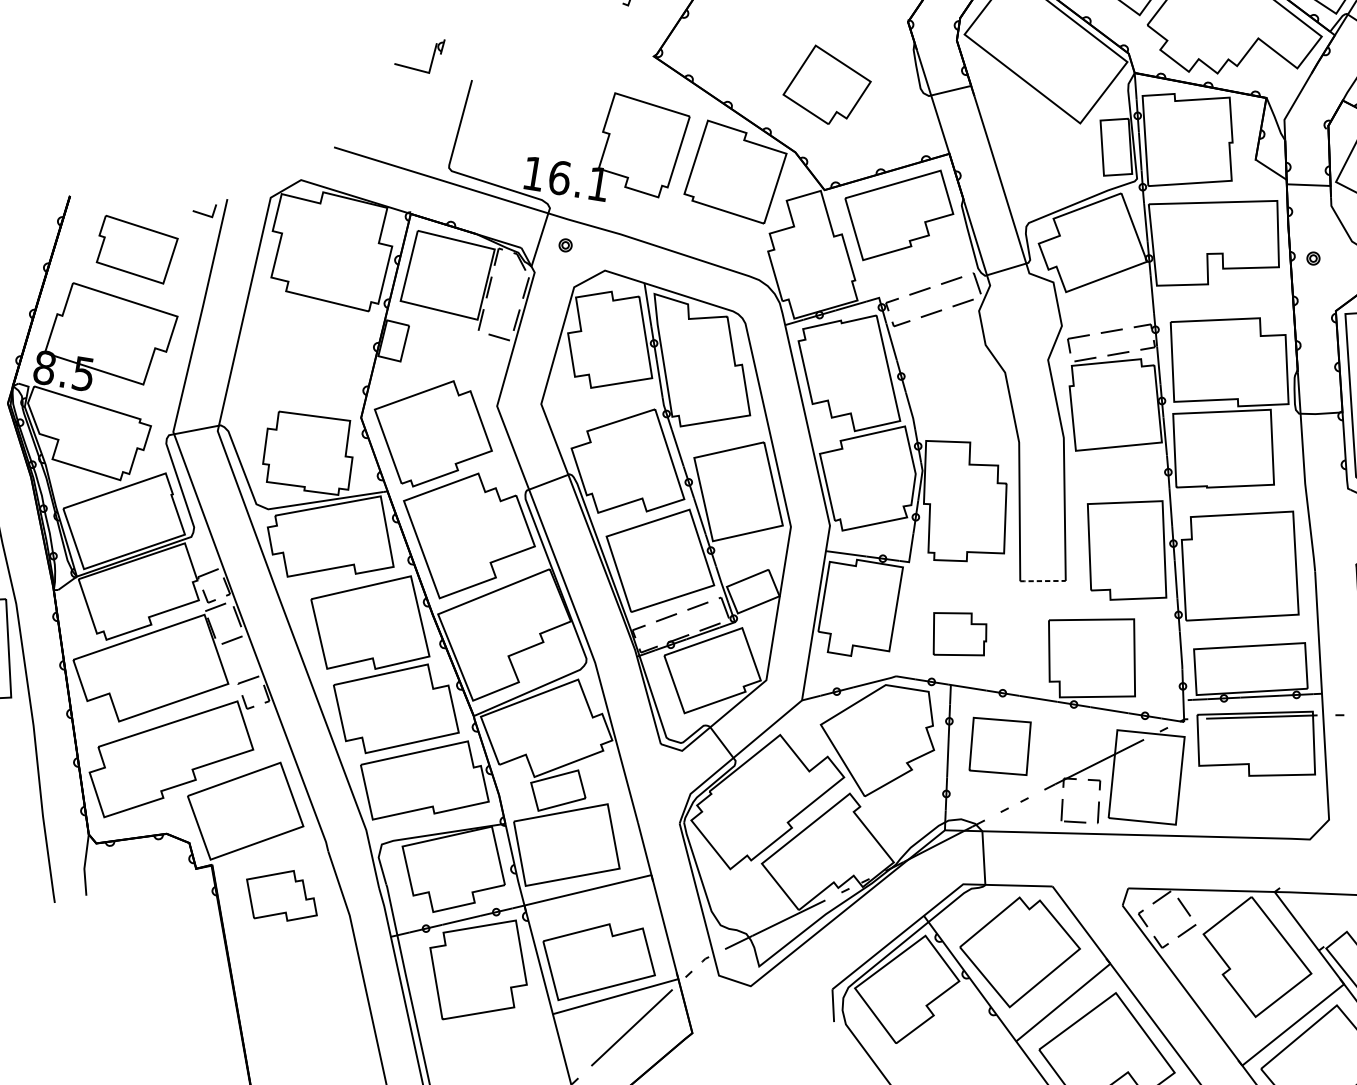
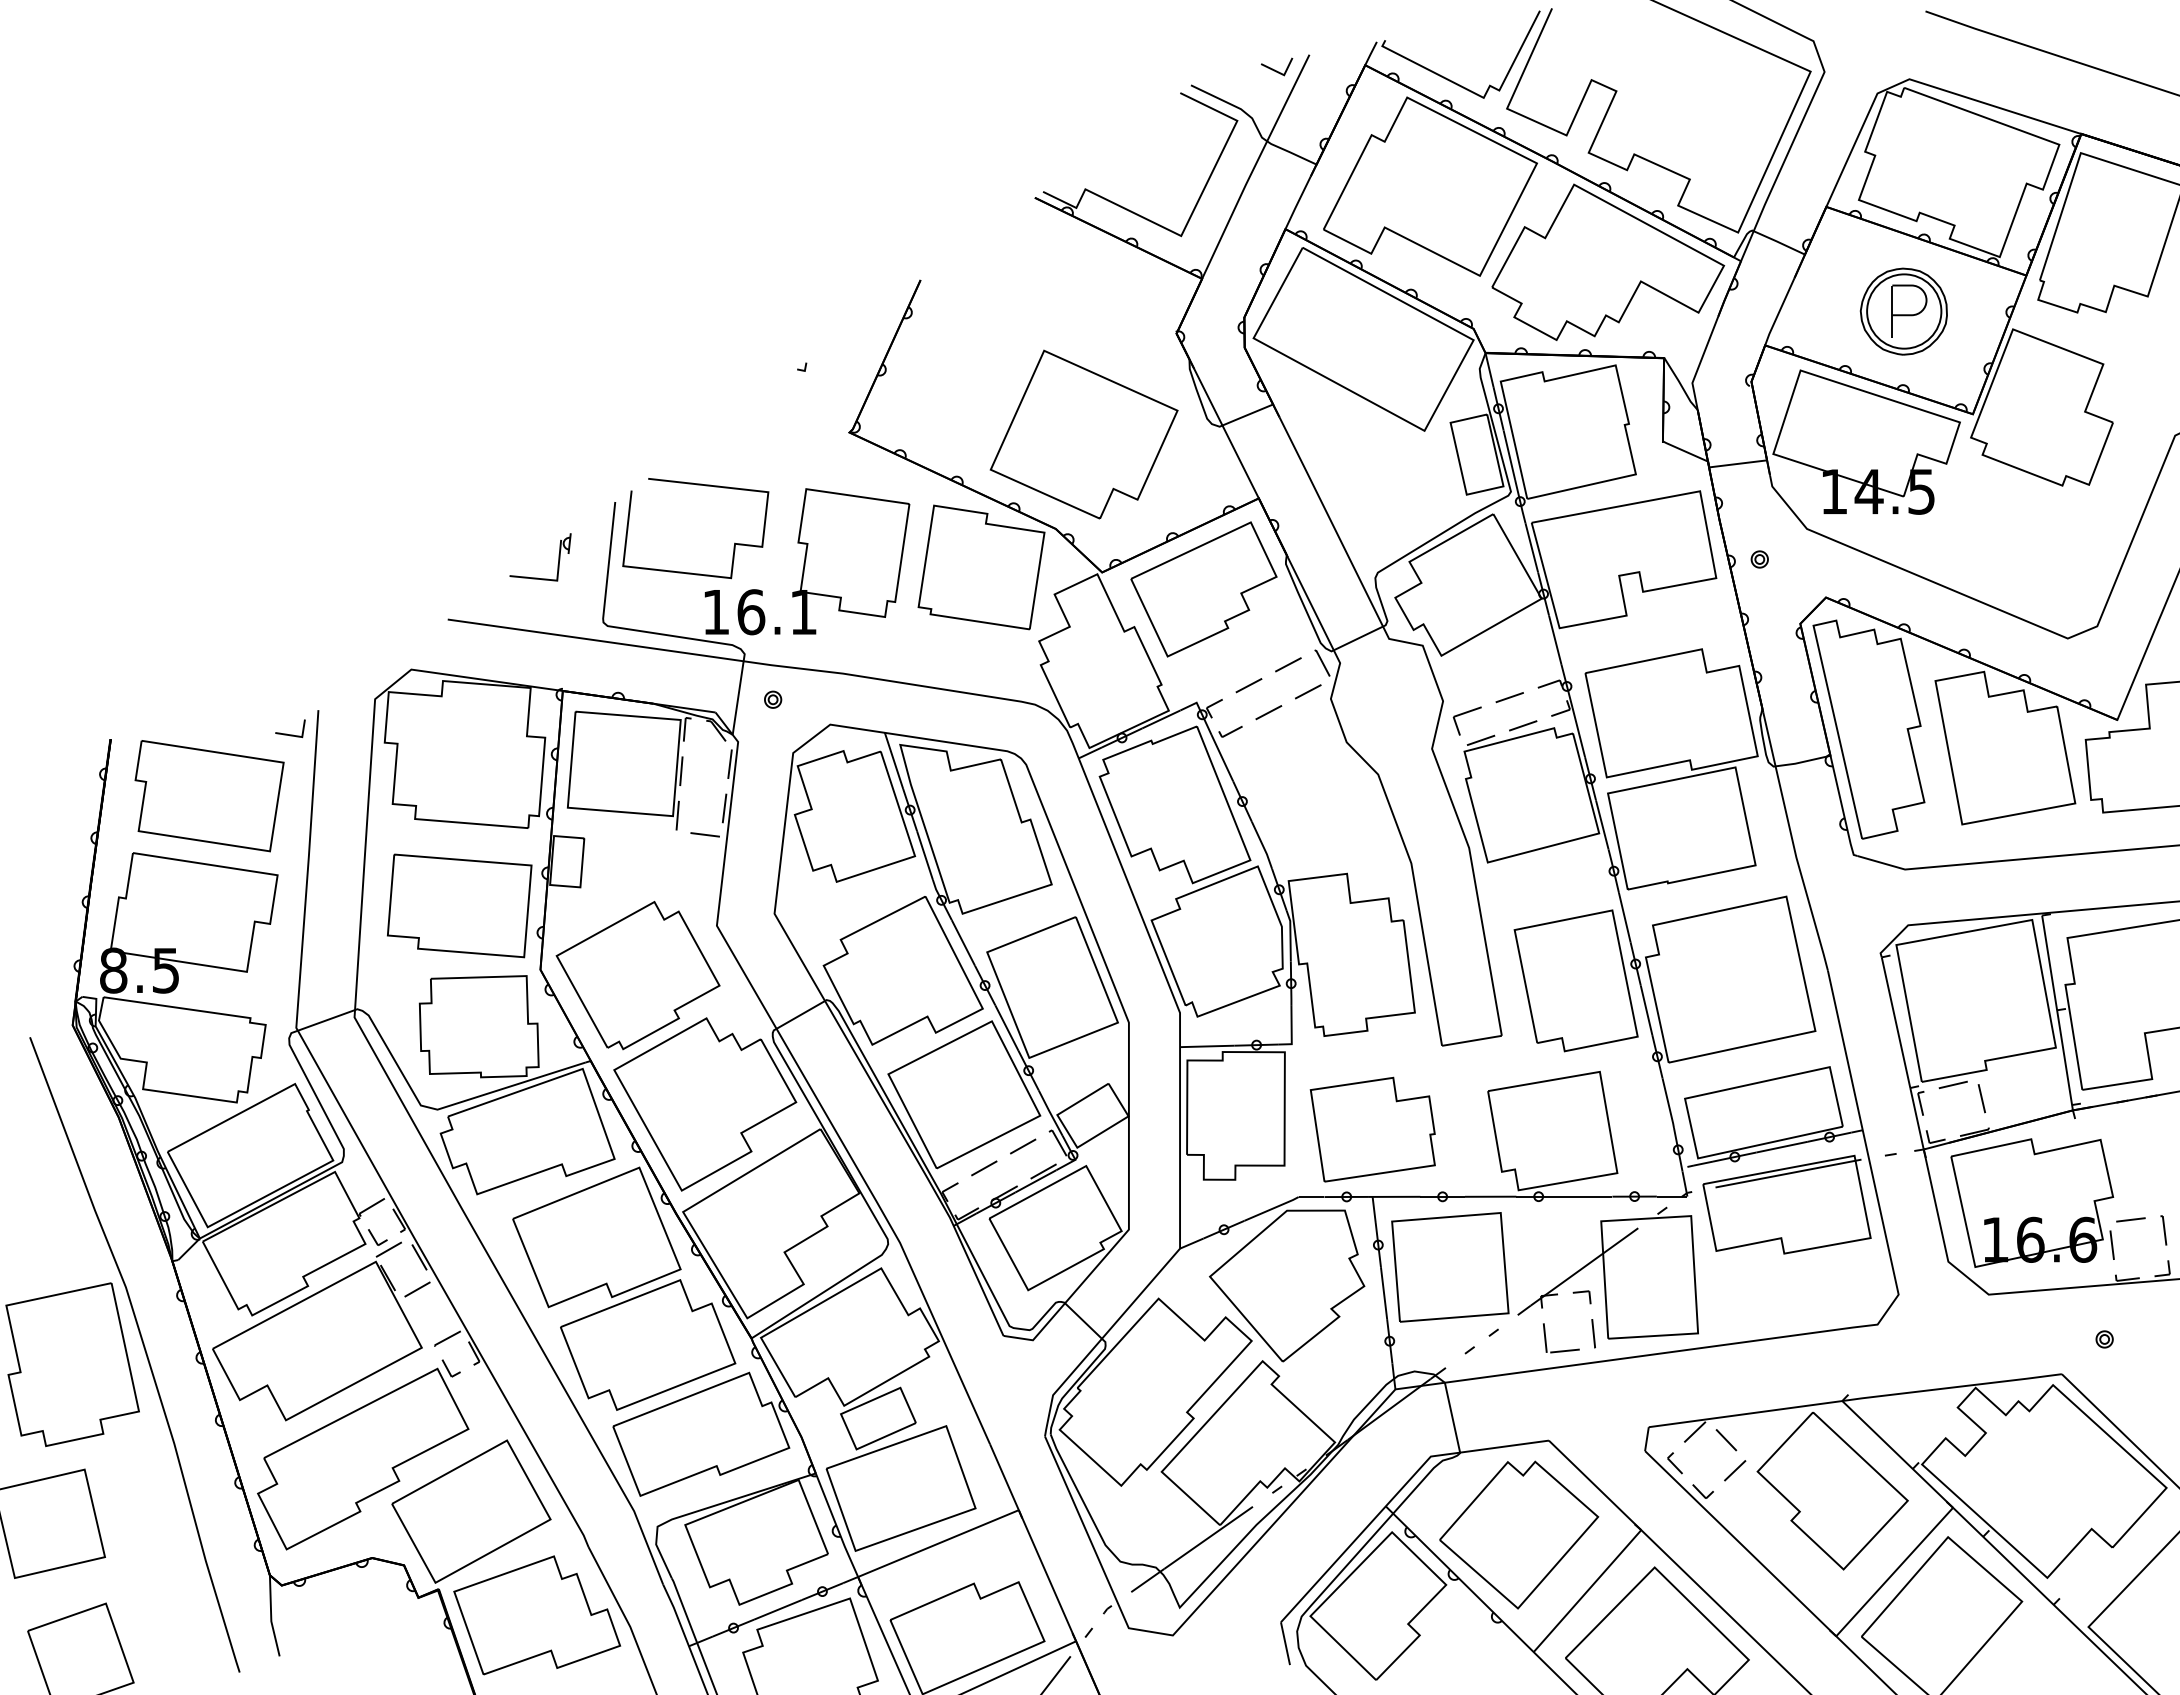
part: (432, 55) -> (558, 557), moved
part: (827, 85) -> (1083, 434), size x1.67
curve: (555, 124) -> (734, 542), added
part: (136, 250) -> (209, 796), size x1.43
part: (308, 360) -> (459, 905), added
line: (1043, 580) -> (1472, 1040), dashed -> solid
part: (958, 634) -> (1372, 1129), size x1.67
part: (1000, 746) -> (1450, 1267), size x1.43
part: (282, 896) -> (537, 1615), size x1.67

